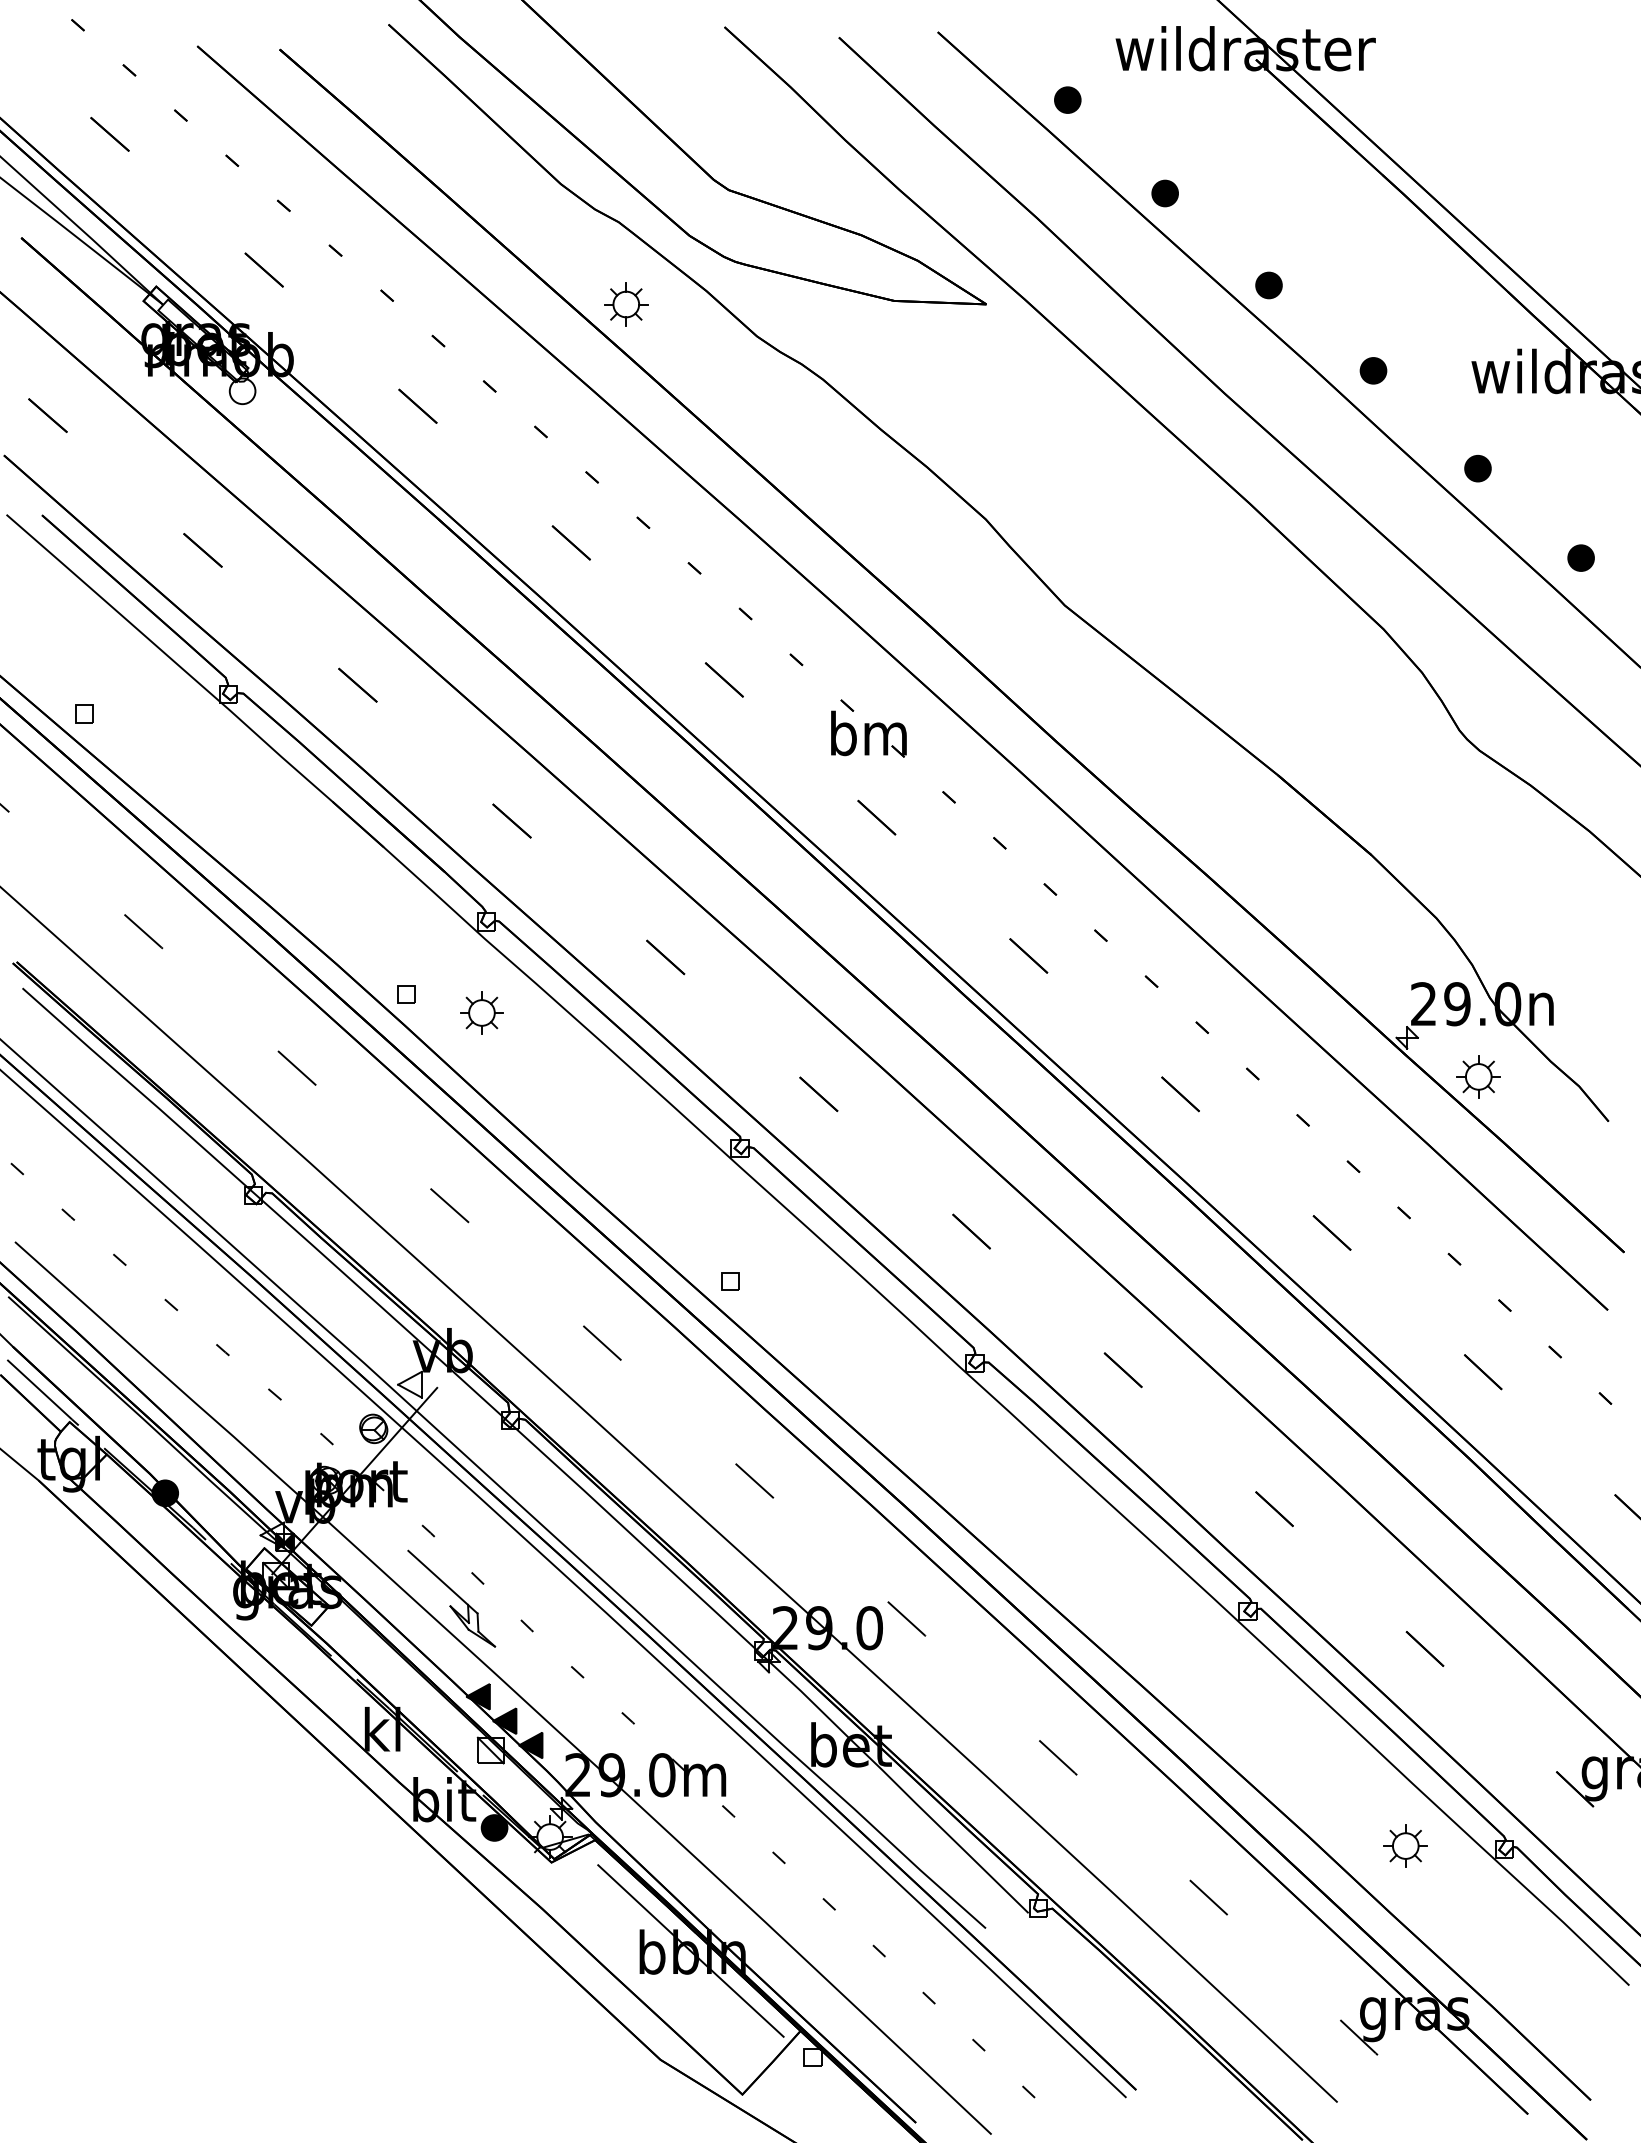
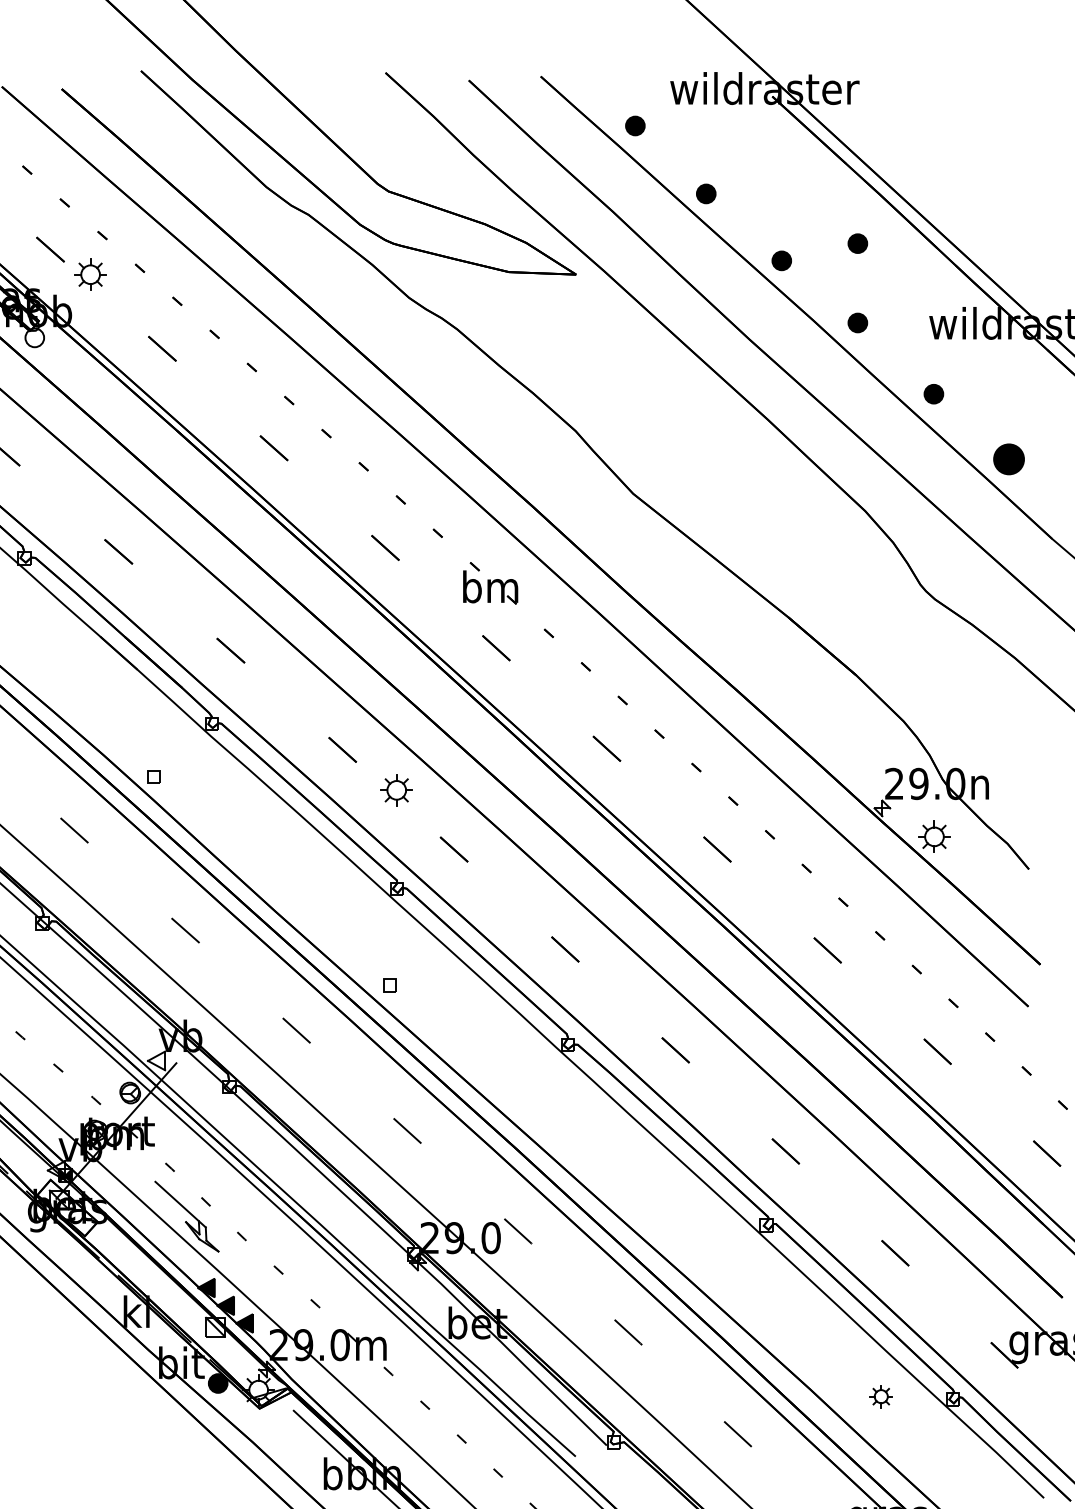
part: (1373, 261) -> (857, 243), added
part: (626, 304) -> (90, 274), moved
part: (1580, 557) -> (1008, 458), size x1.6
part: (481, 1012) -> (396, 790), moved
part: (1405, 1845) -> (881, 1396), size x0.7

